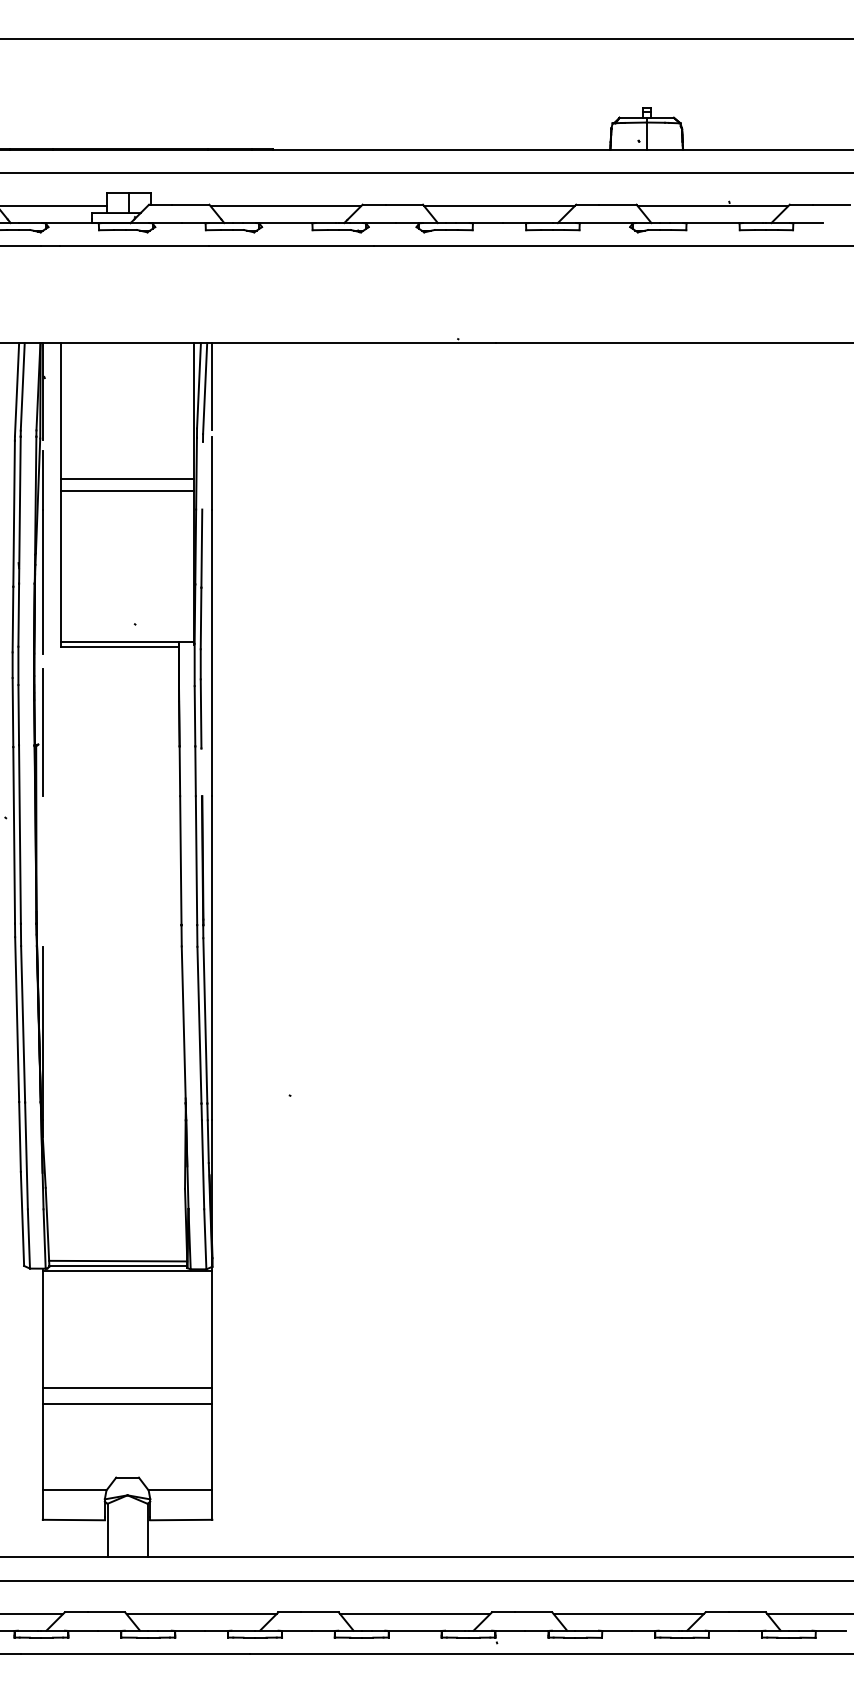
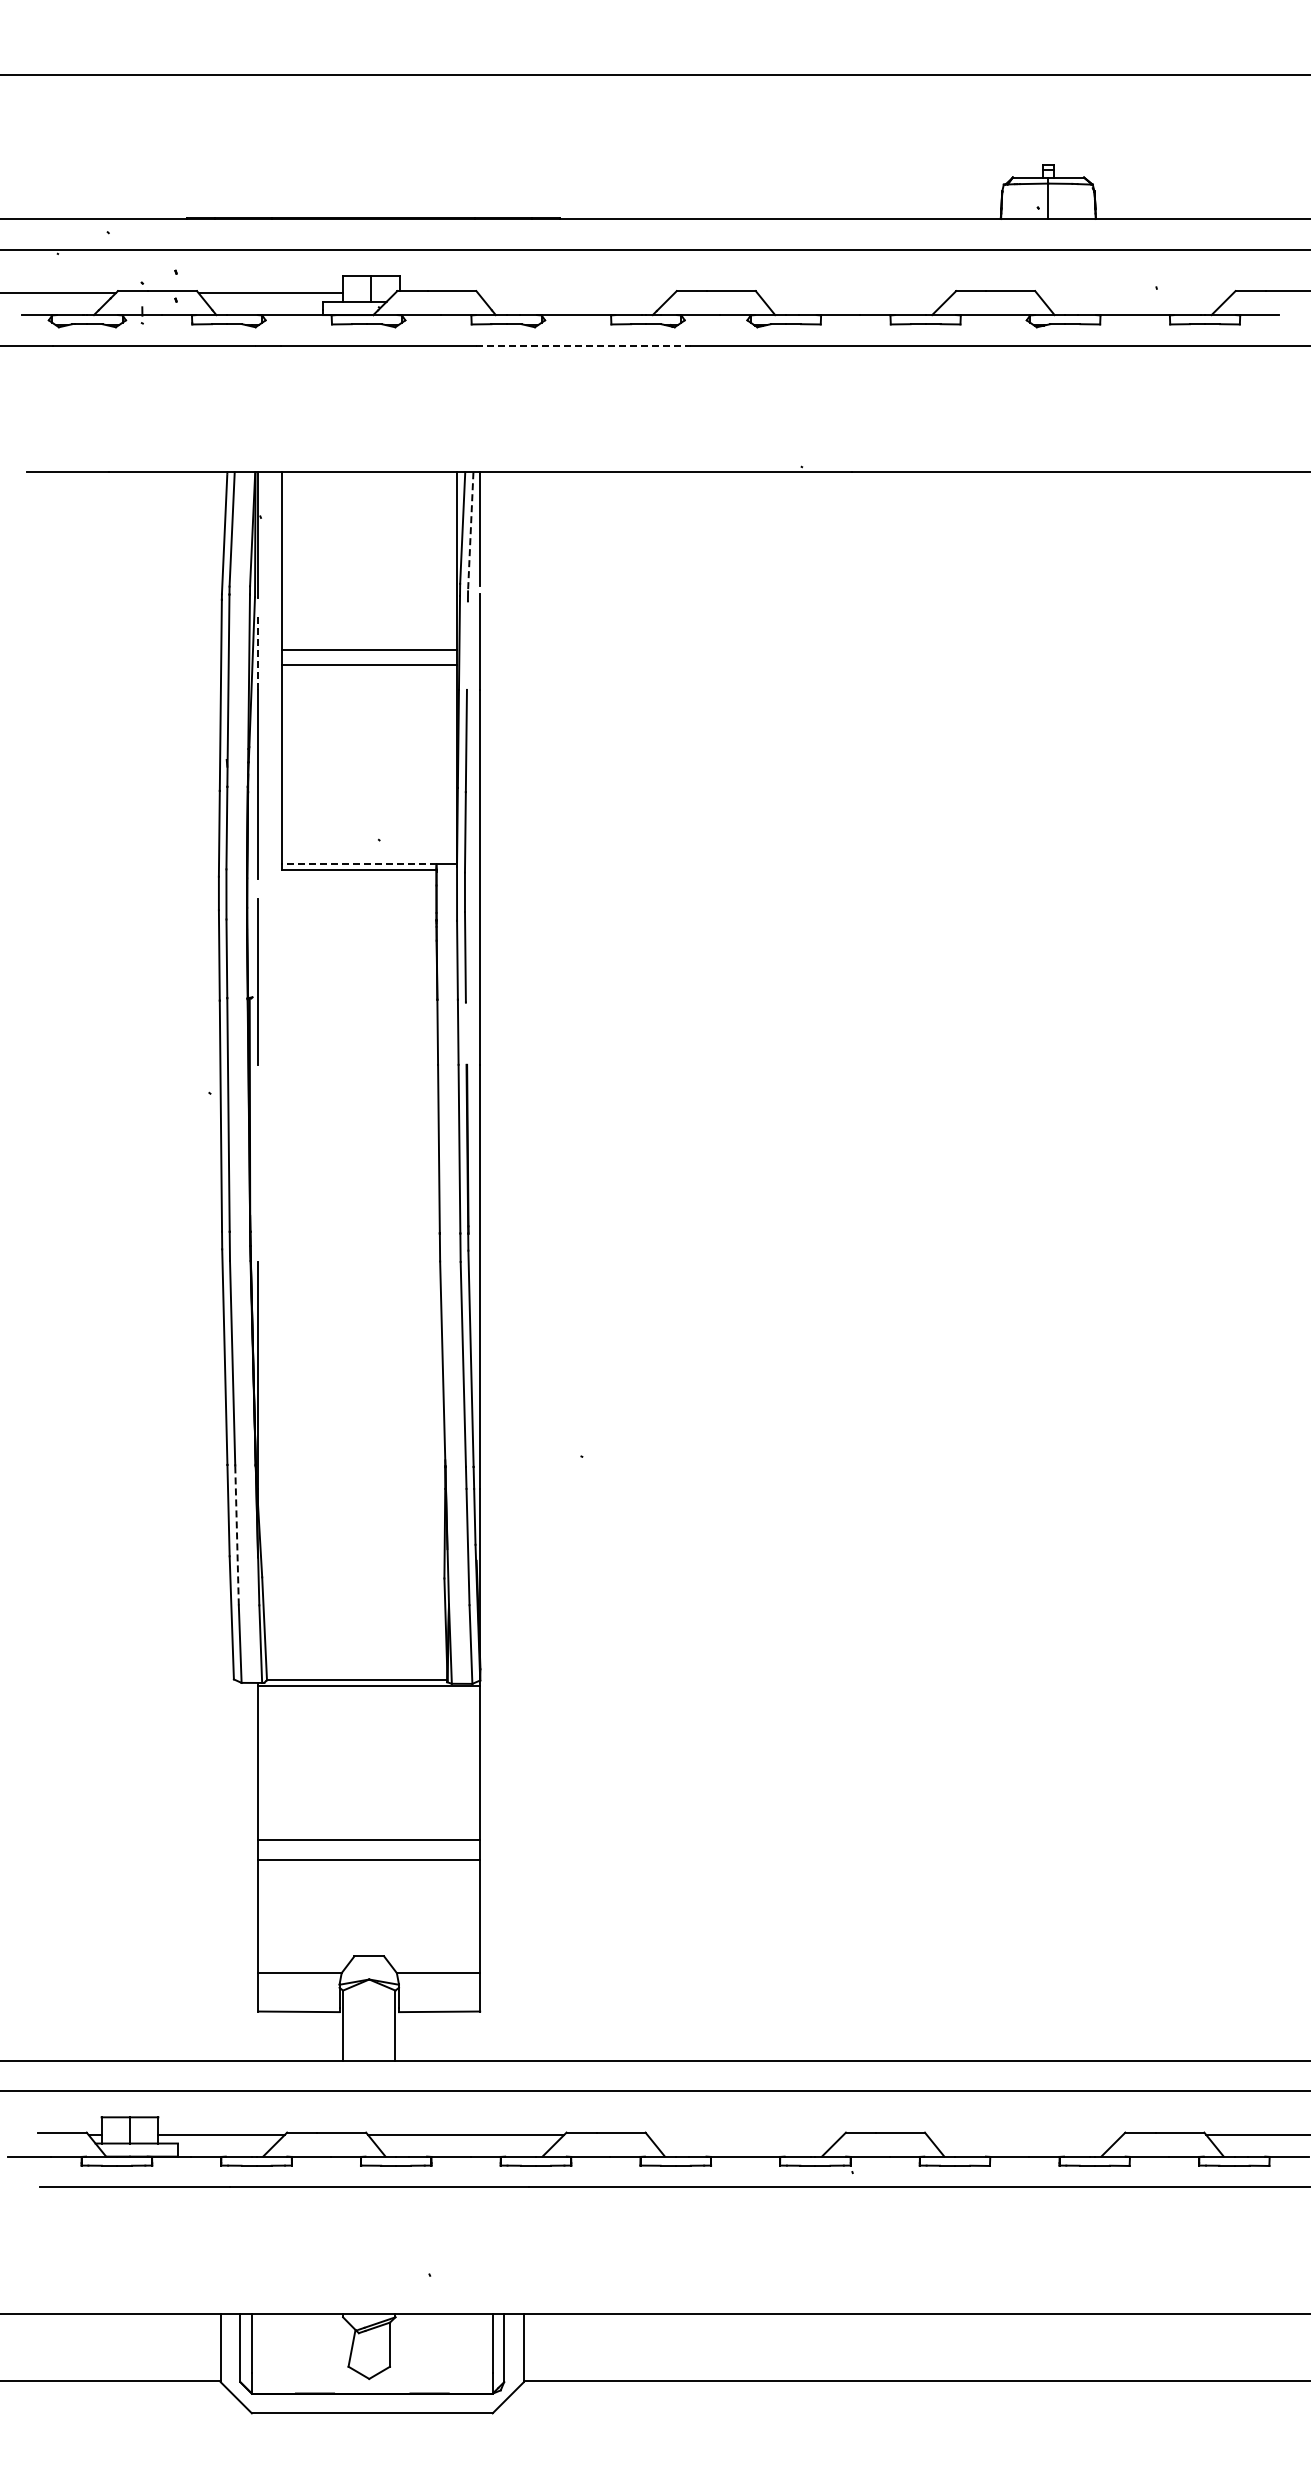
line: (285, 206) -> (576, 293), removed
line: (499, 206) -> (855, 293), removed
line: (712, 206) -> (1134, 293), removed
line: (292, 246) -> (584, 345), solid -> dashed
line: (204, 388) -> (470, 531), solid -> dashed
line: (42, 480) -> (258, 651), solid -> dashed
line: (119, 642) -> (358, 863), solid -> dashed
line: (26, 1155) -> (237, 1535), solid -> dashed
line: (117, 1260) -> (356, 1672), removed
line: (415, 1613) -> (745, 2134), removed
line: (628, 1613) -> (1024, 2134), removed

